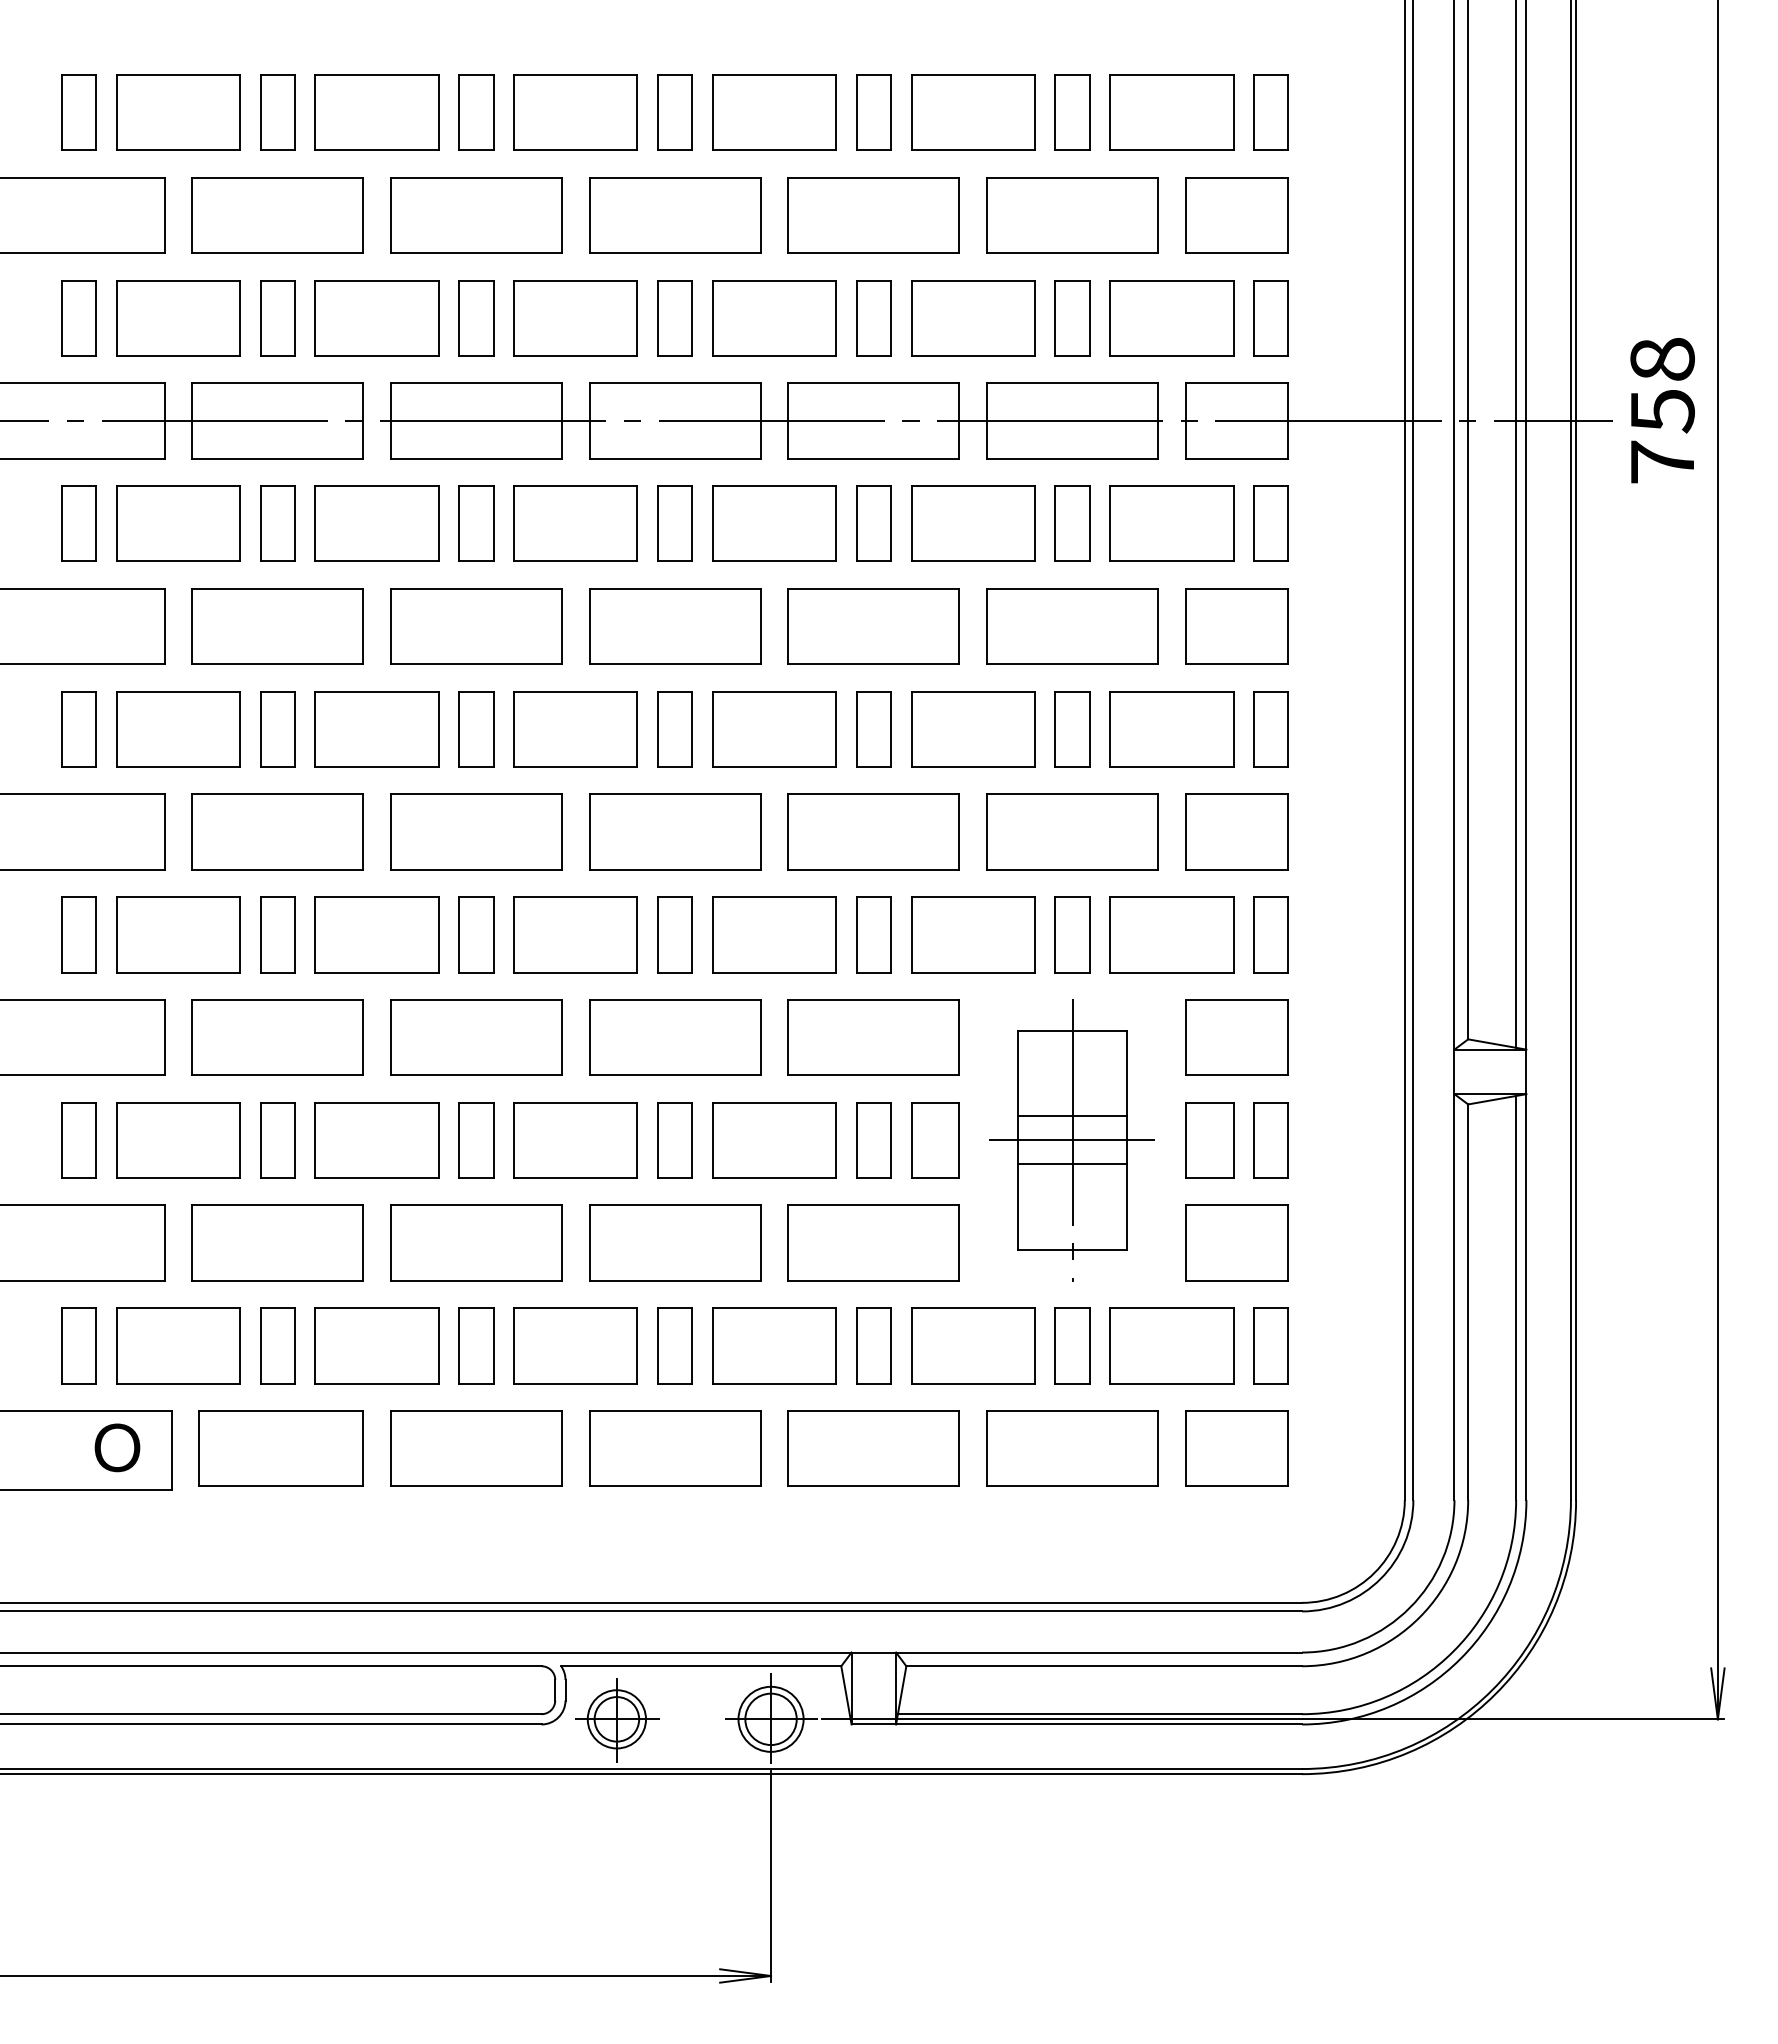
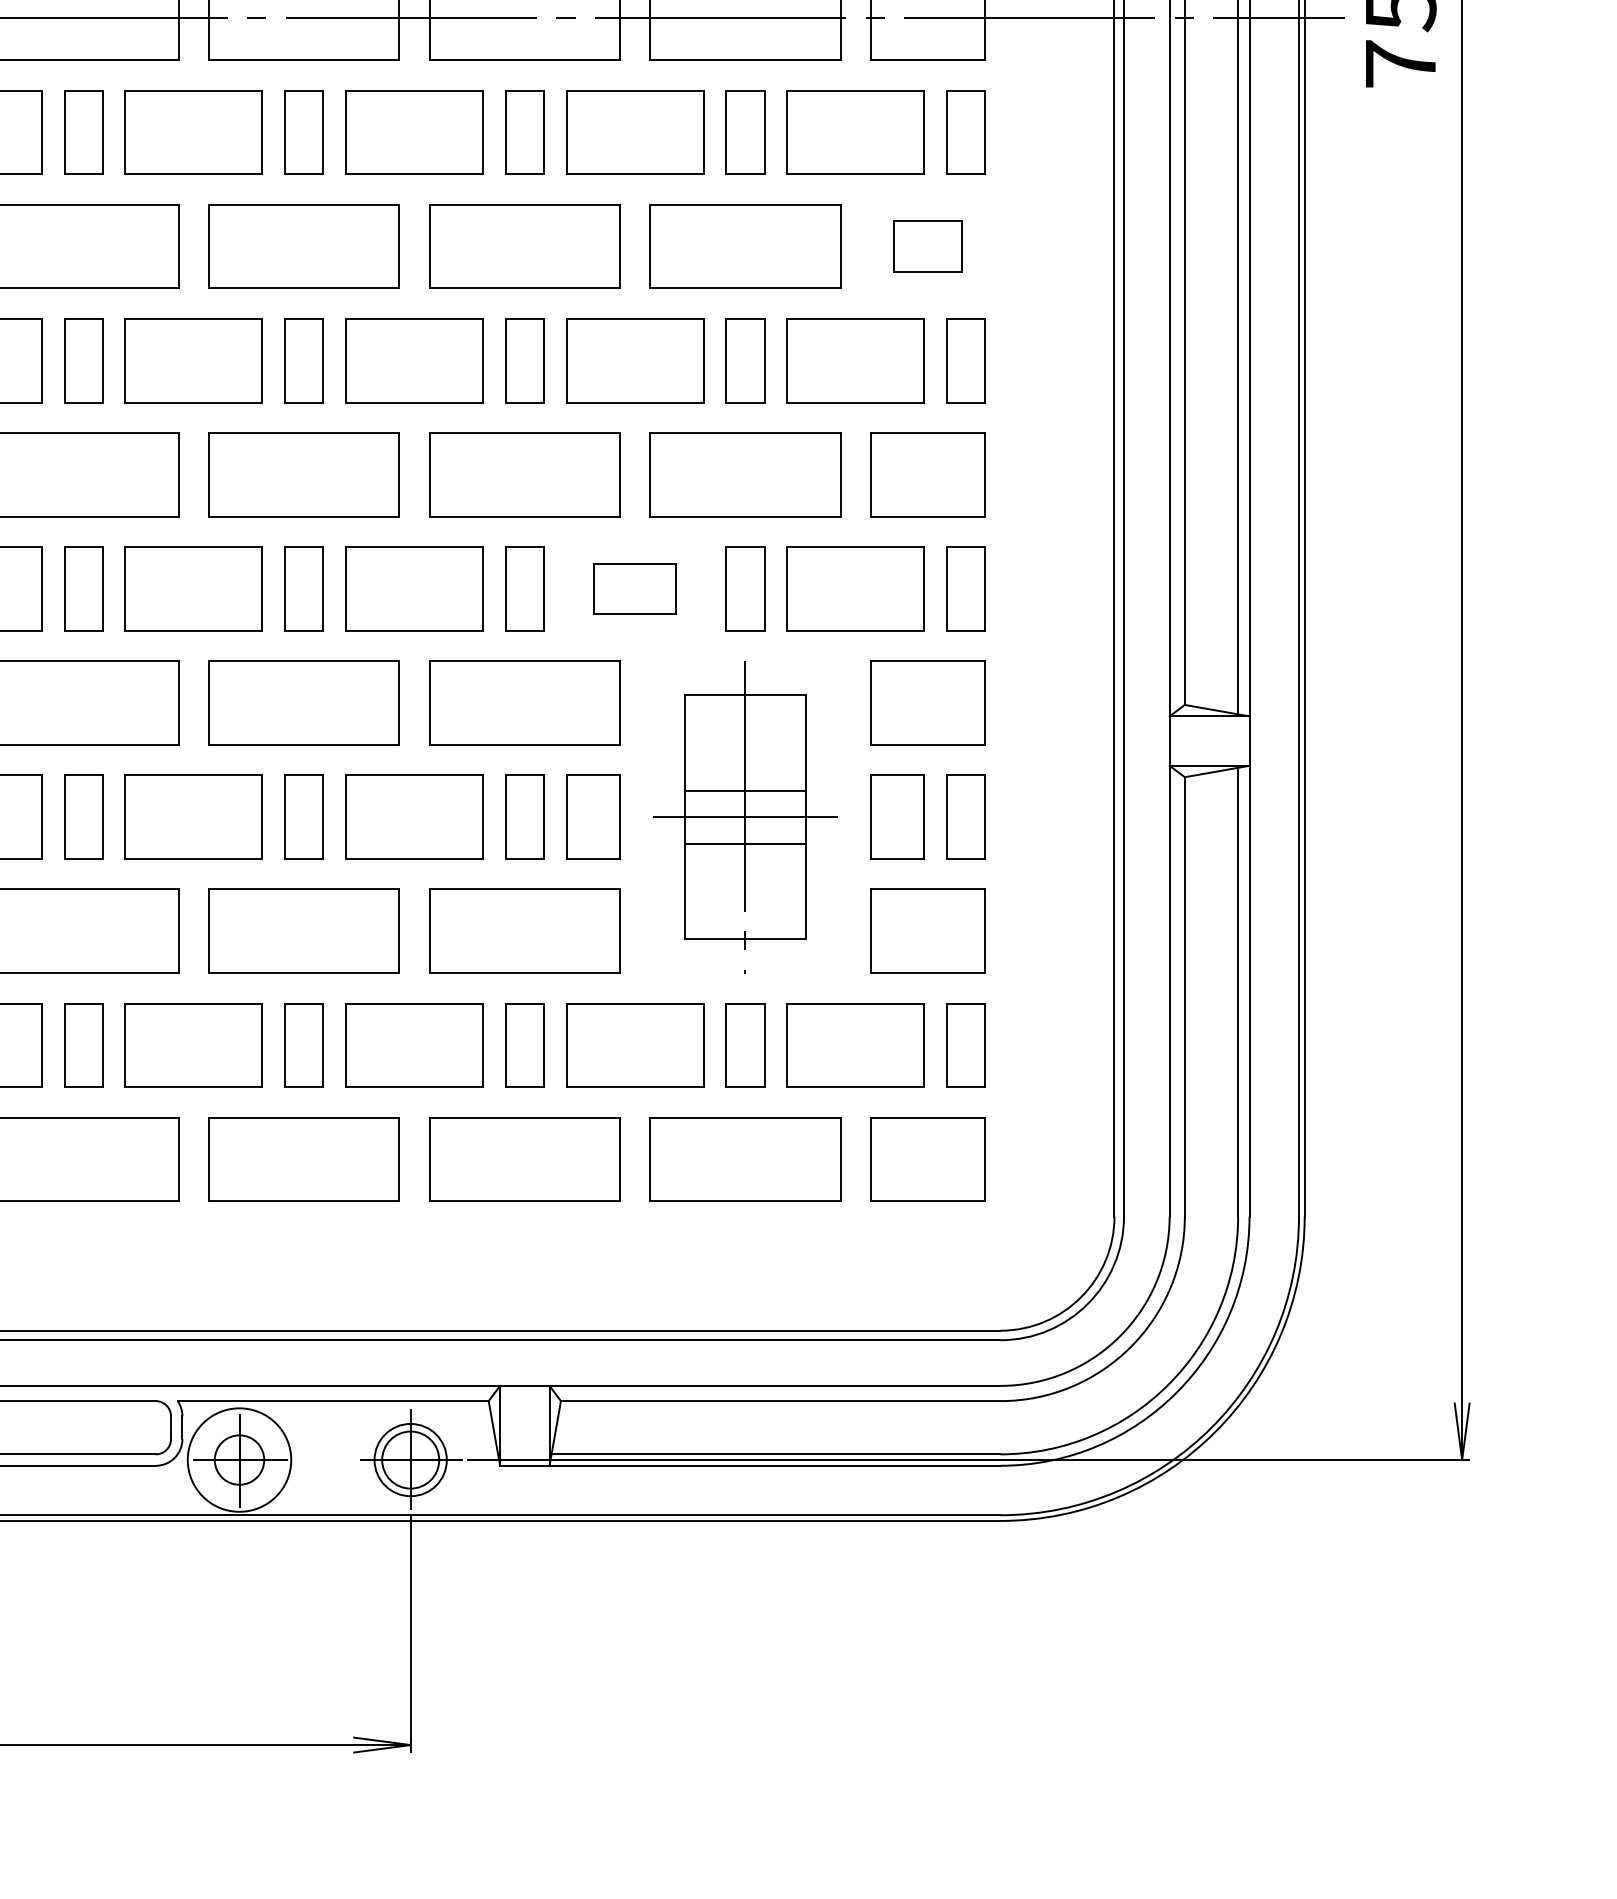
part: (1236, 626) -> (927, 246), size x0.6
part: (973, 934) -> (635, 588), size x0.6
circle: (616, 1719) -> (239, 1460), size x1.6

